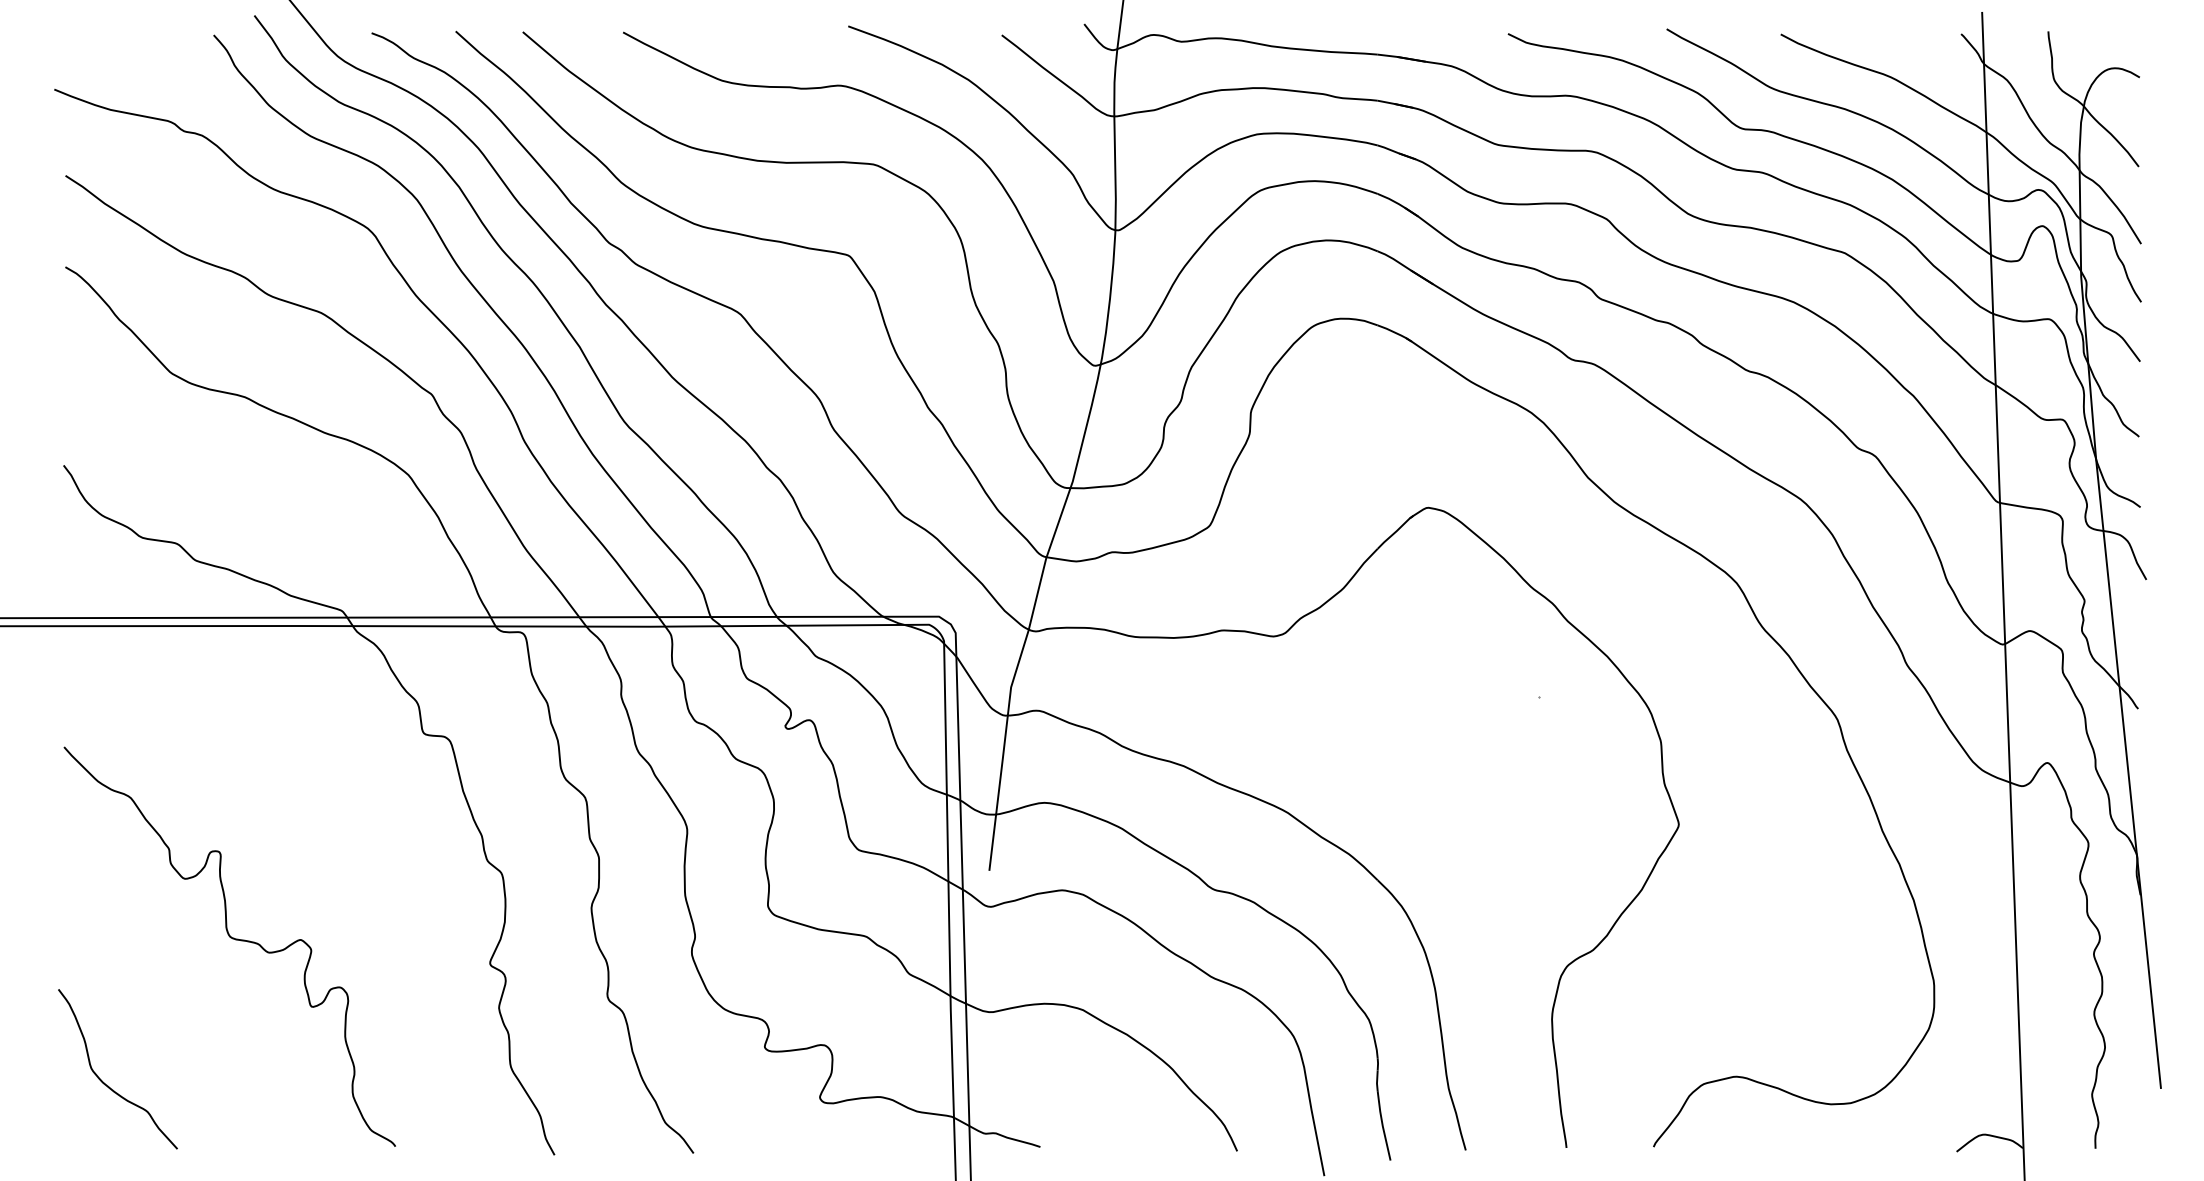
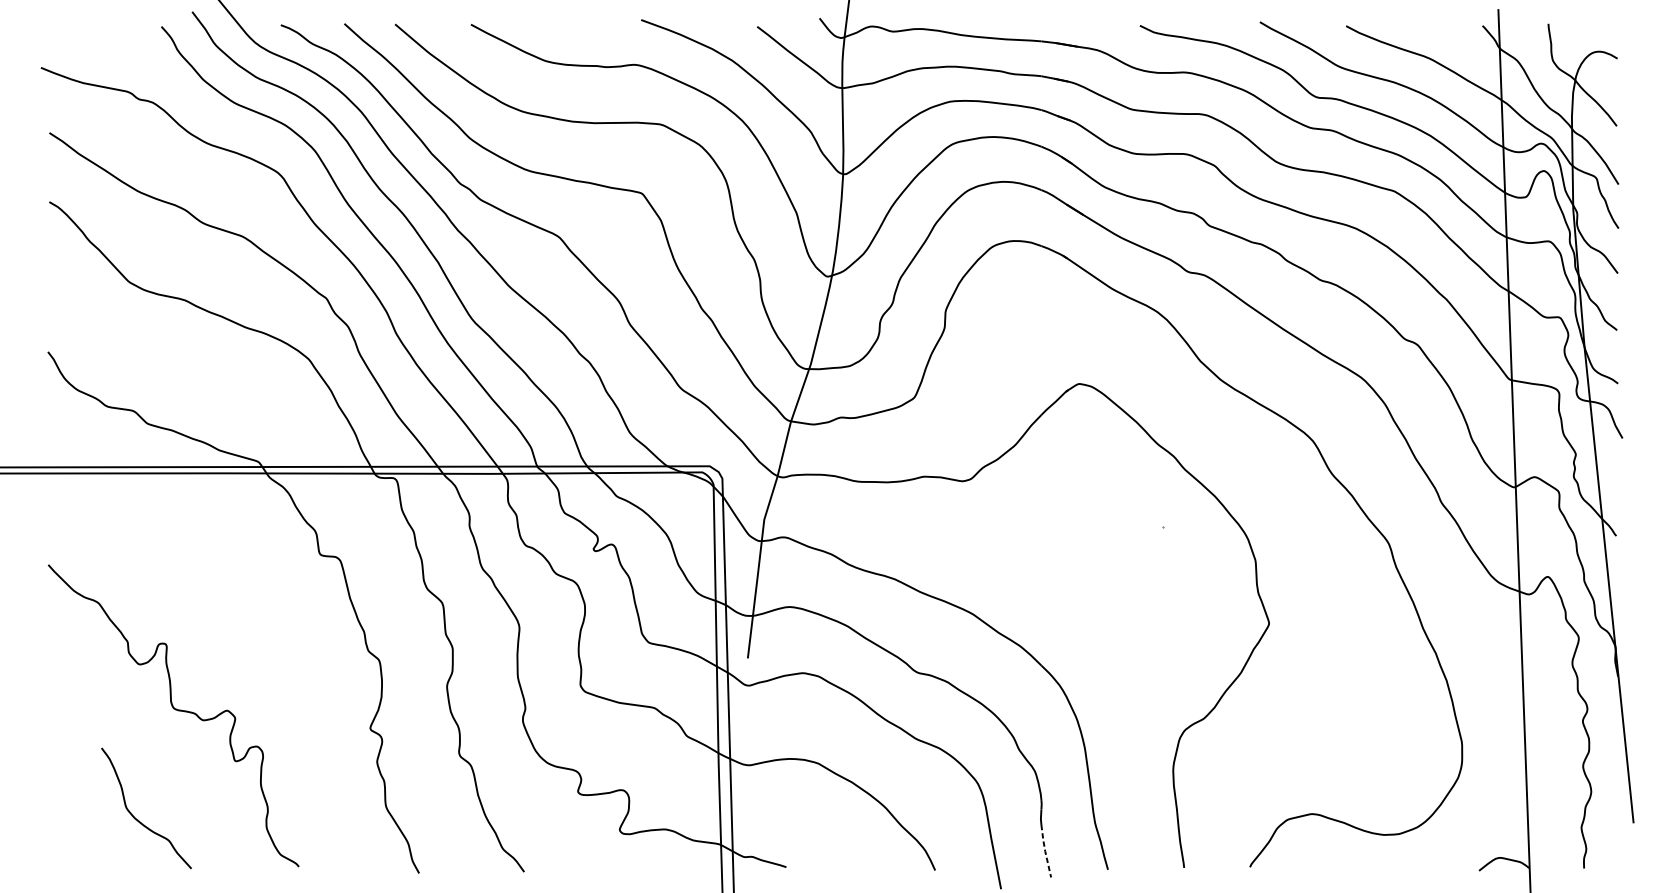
curve: (108, 1085) -> (139, 820), moved
line: (1382, 1126) -> (1045, 851), solid -> dashed

